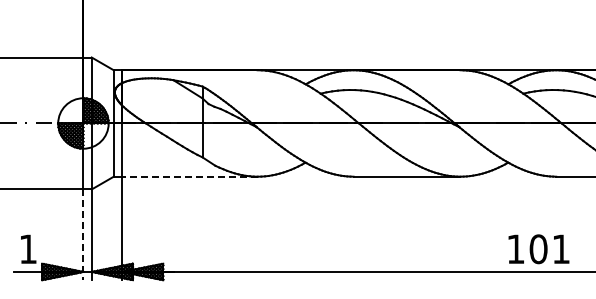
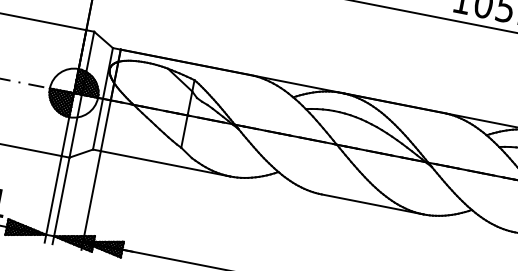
line: (189, 176) -> (165, 163), dashed -> solid
line: (83, 235) -> (53, 199), dashed -> solid

